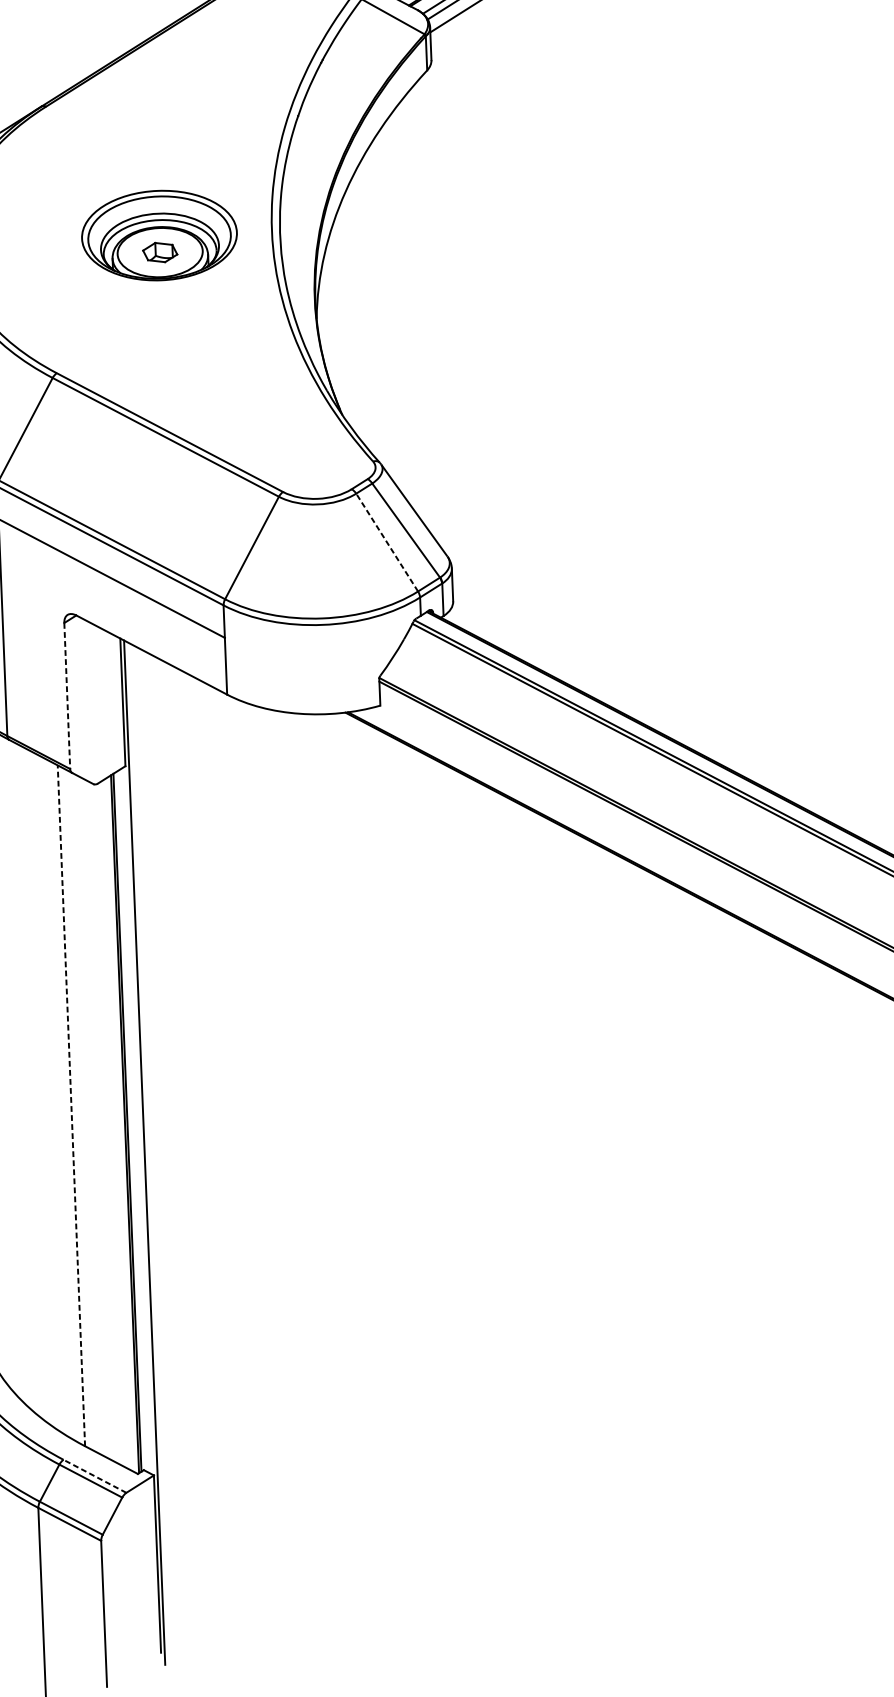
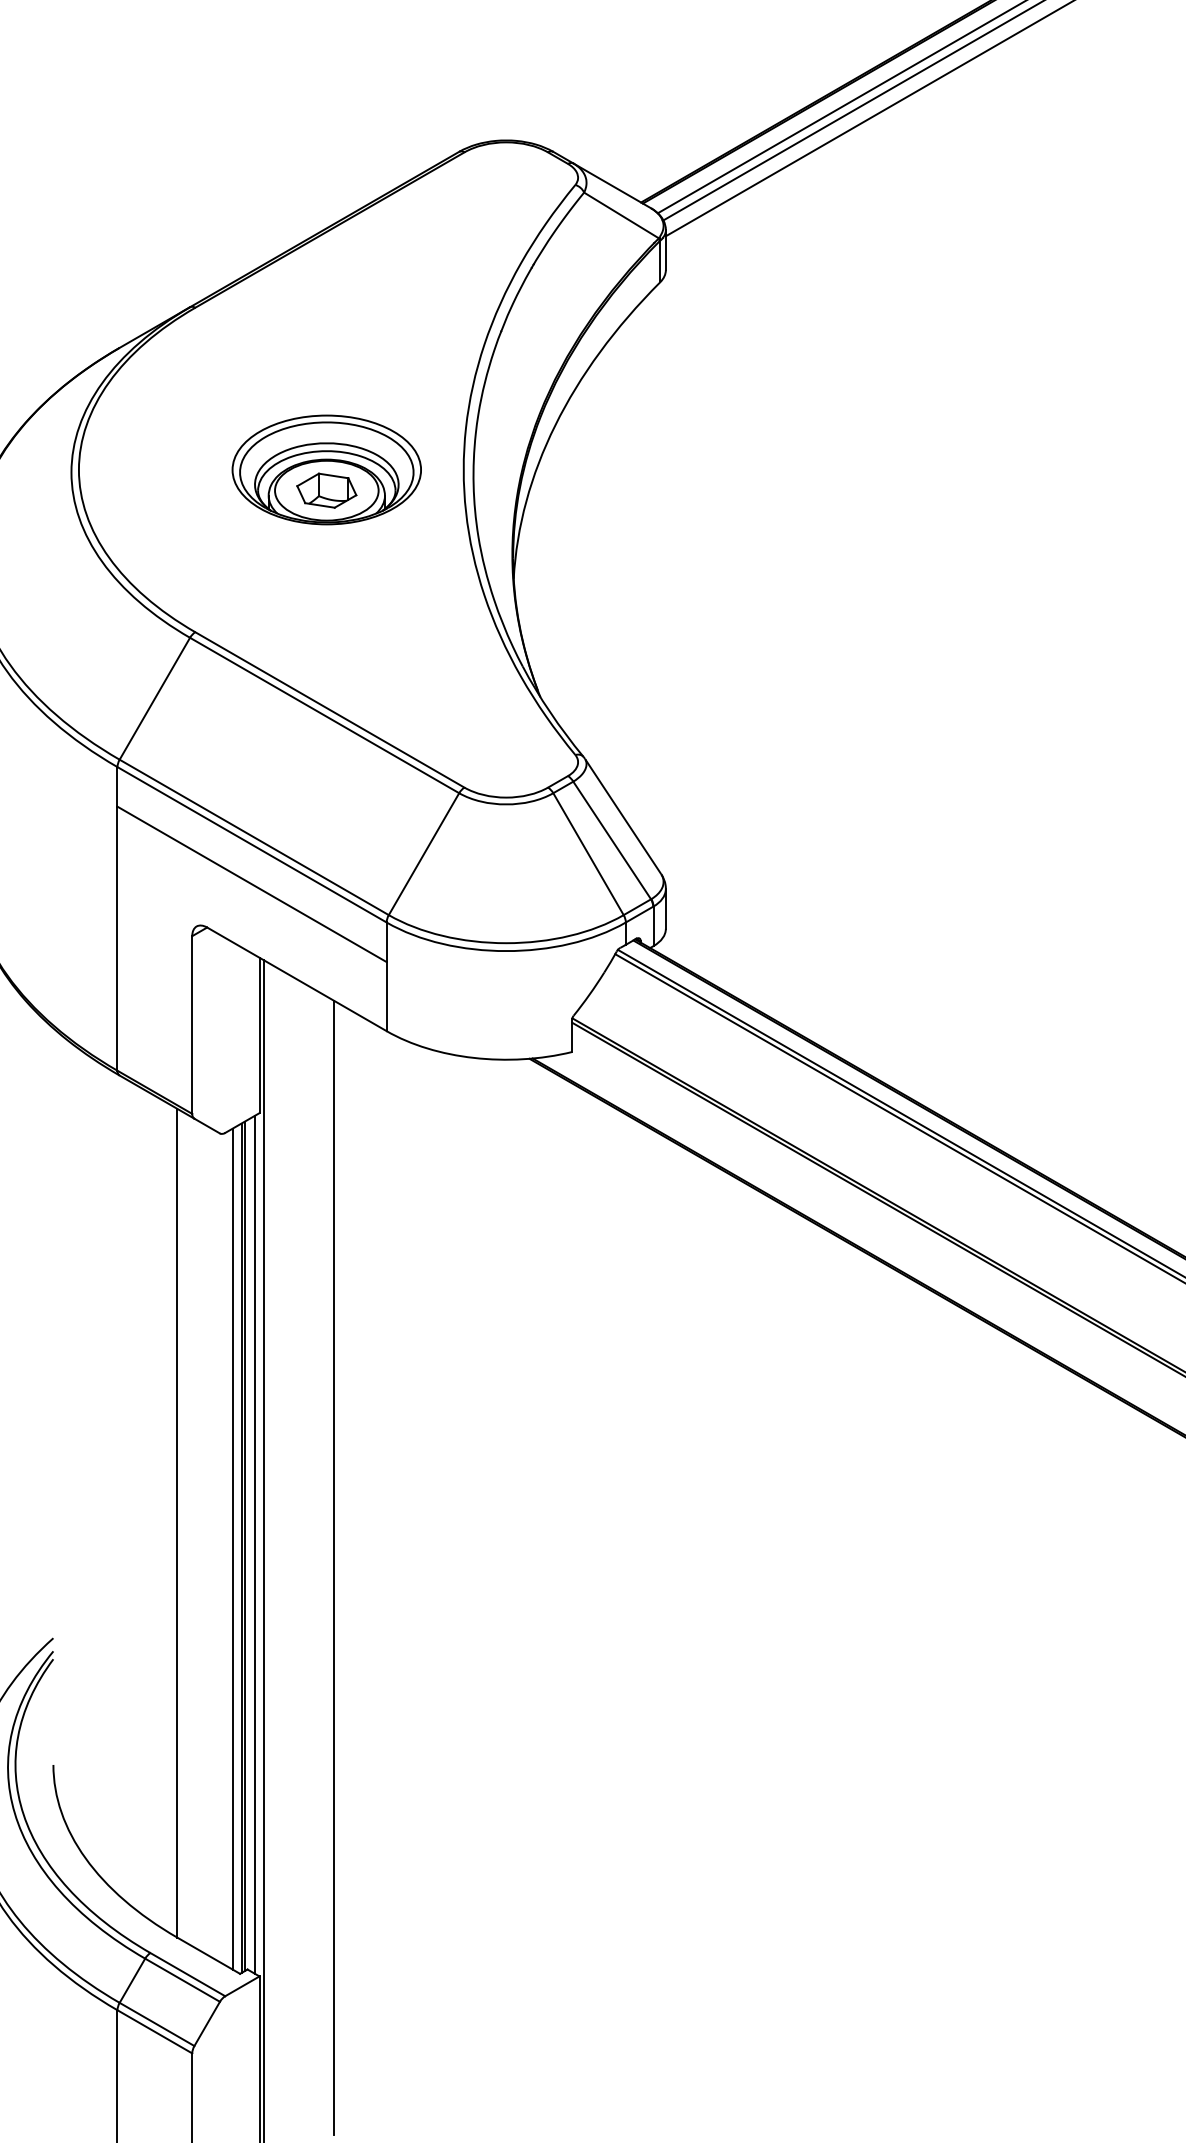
part: (159, 252) -> (326, 490), size x1.43
line: (387, 542) -> (588, 853), dashed -> solid
line: (67, 696) -> (192, 1025), dashed -> solid
line: (71, 1105) -> (177, 1522), dashed -> solid
line: (136, 1120) -> (255, 1544), added
line: (117, 1124) -> (232, 1548), added
line: (202, 1137) -> (334, 1567), added
line: (94, 1476) -> (187, 1974), dashed -> solid

